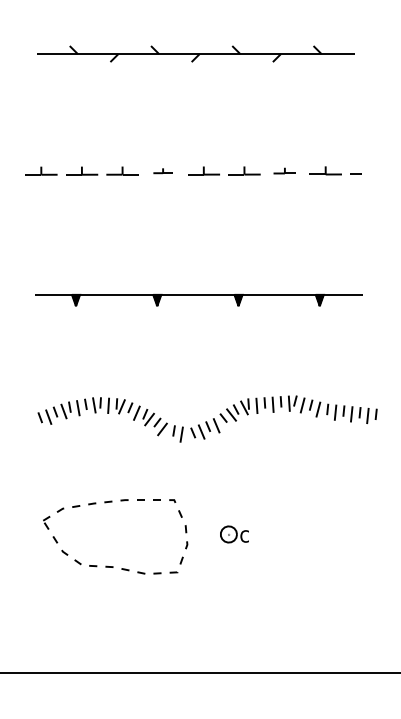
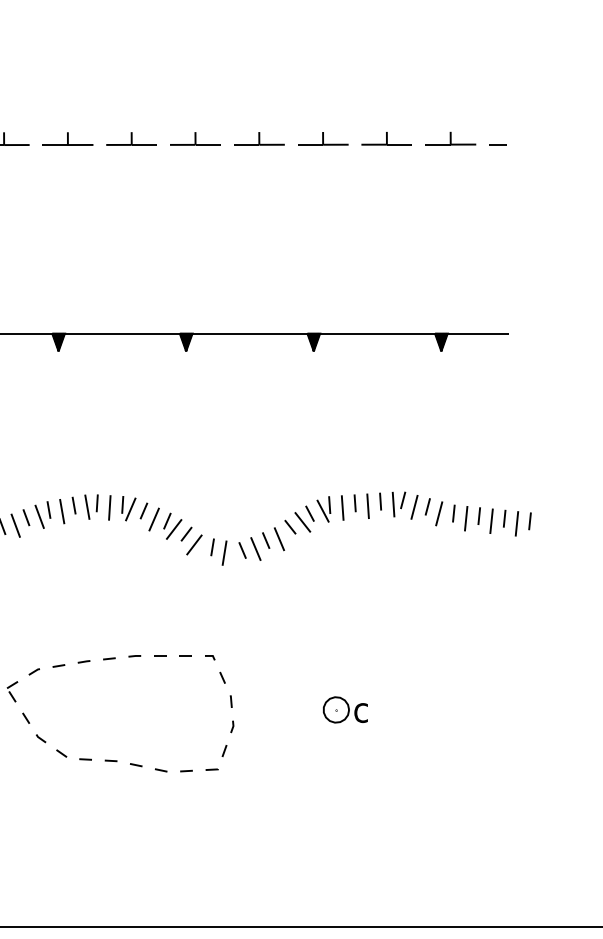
part: (162, 170) -> (194, 138), size x1.67
part: (284, 170) -> (385, 138), size x1.43
part: (234, 534) -> (345, 709), moved

